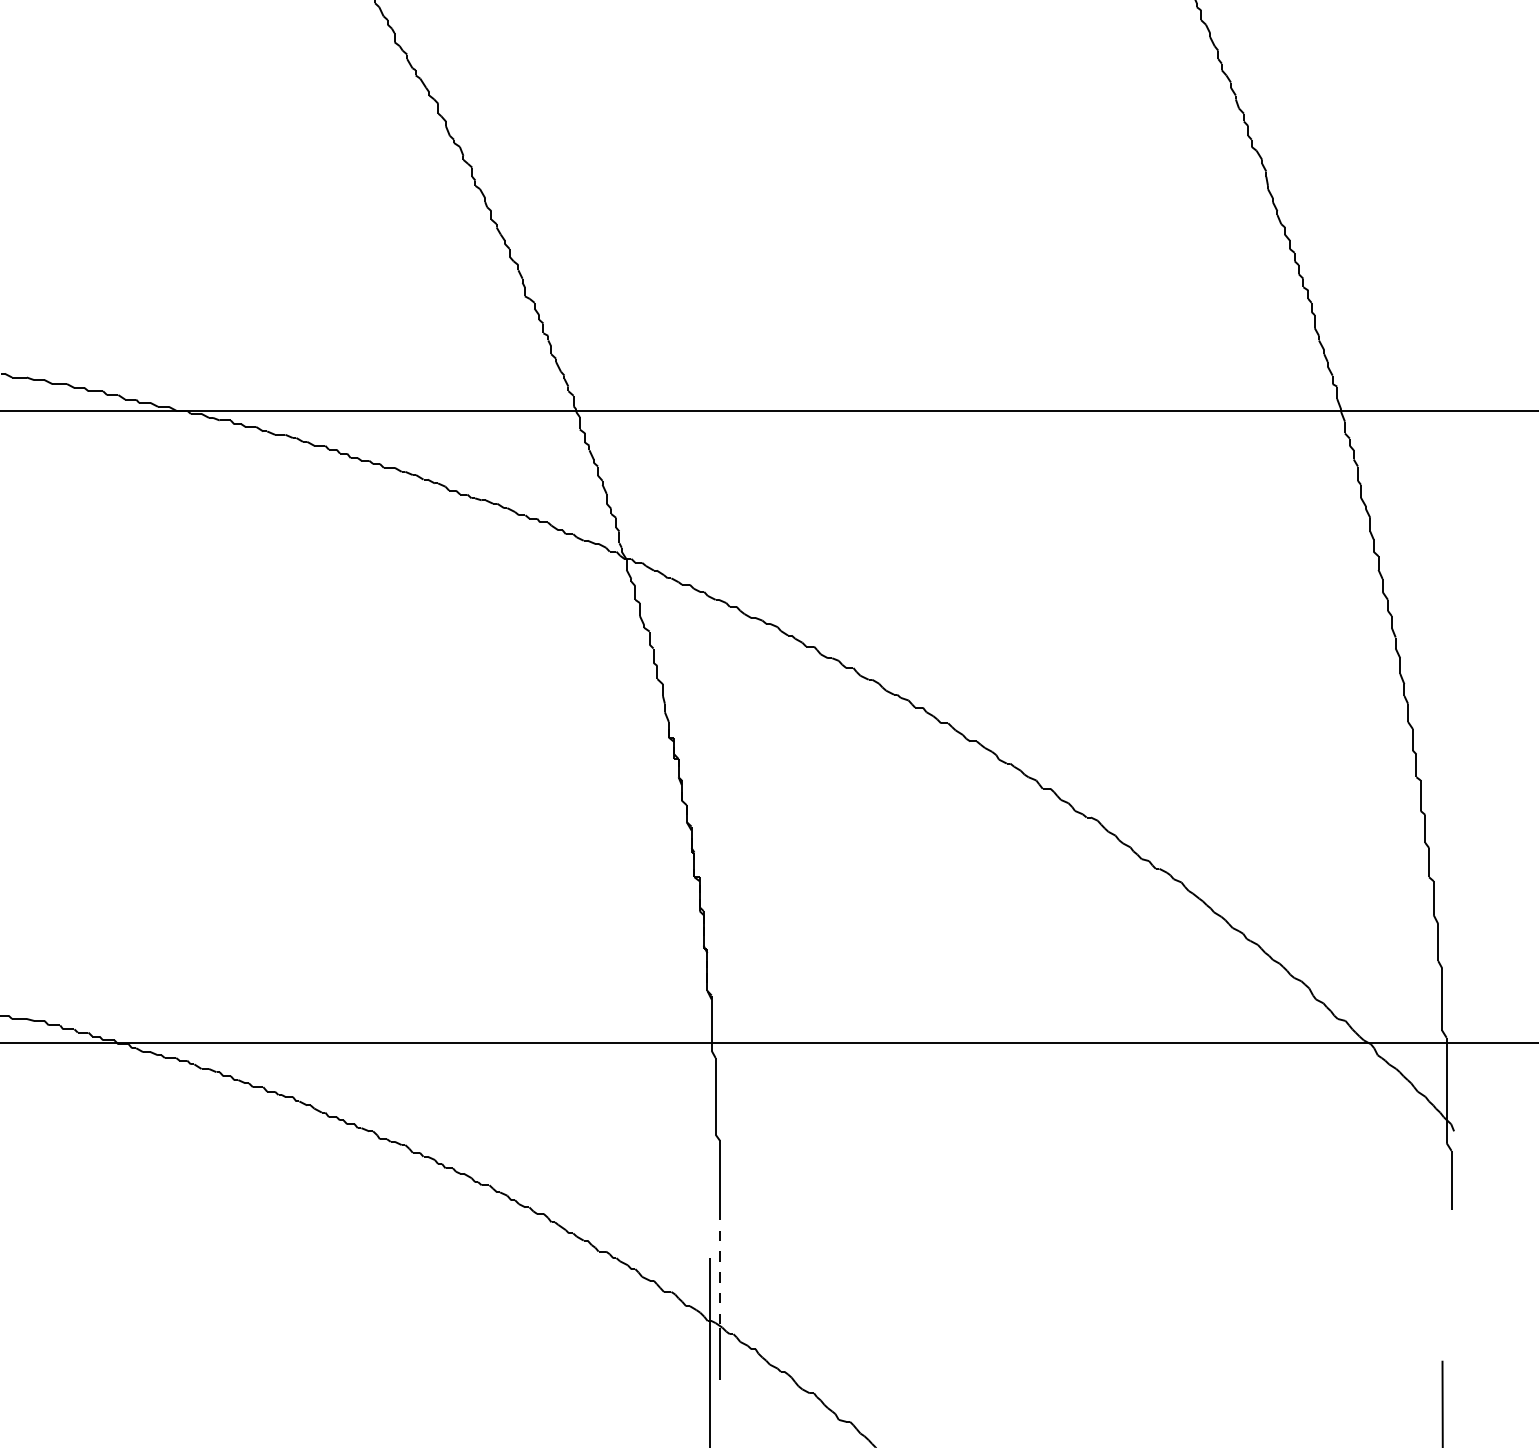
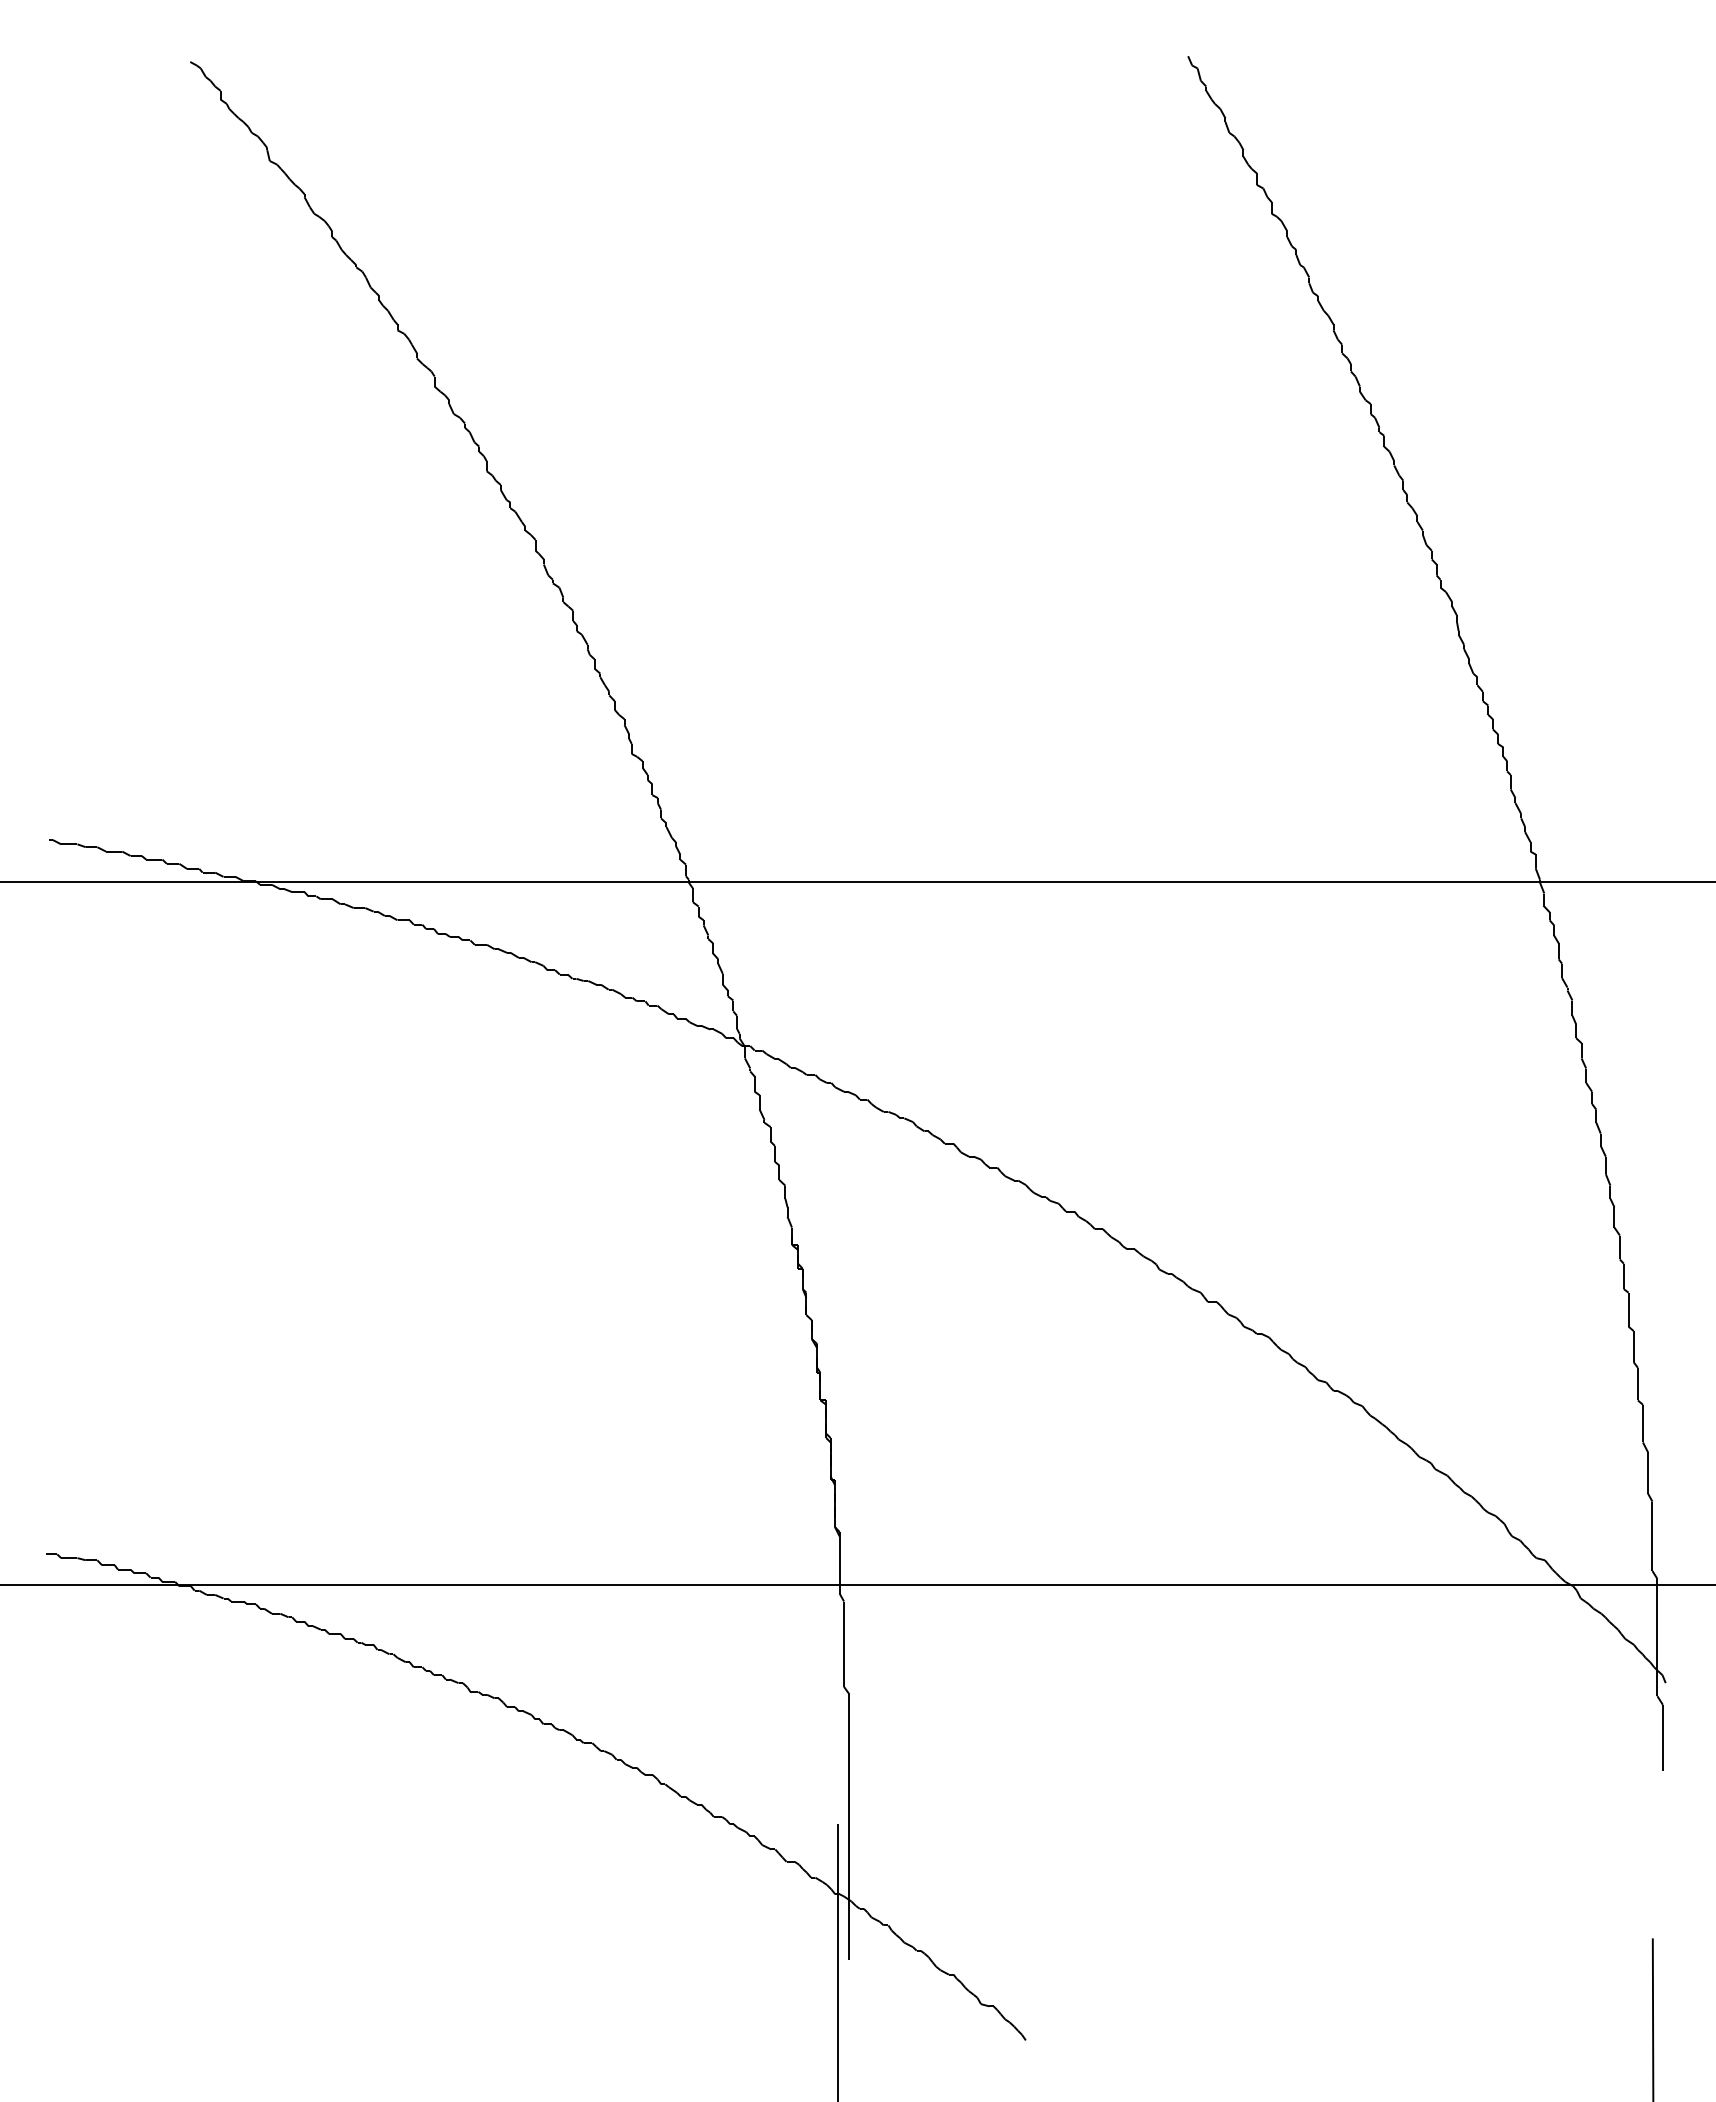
line: (719, 1269) -> (848, 1836), dashed -> solid

